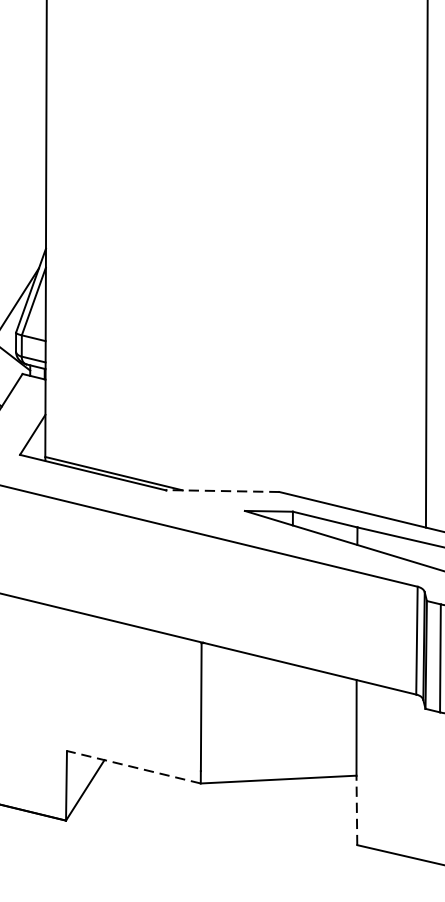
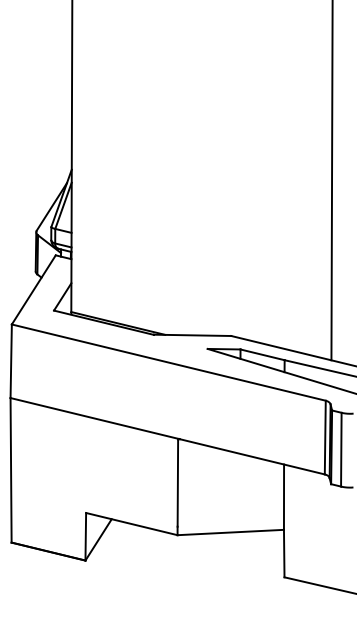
line: (222, 491) -> (192, 335), dashed -> solid
line: (133, 766) -> (131, 523), dashed -> solid
line: (357, 810) -> (284, 553), dashed -> solid

